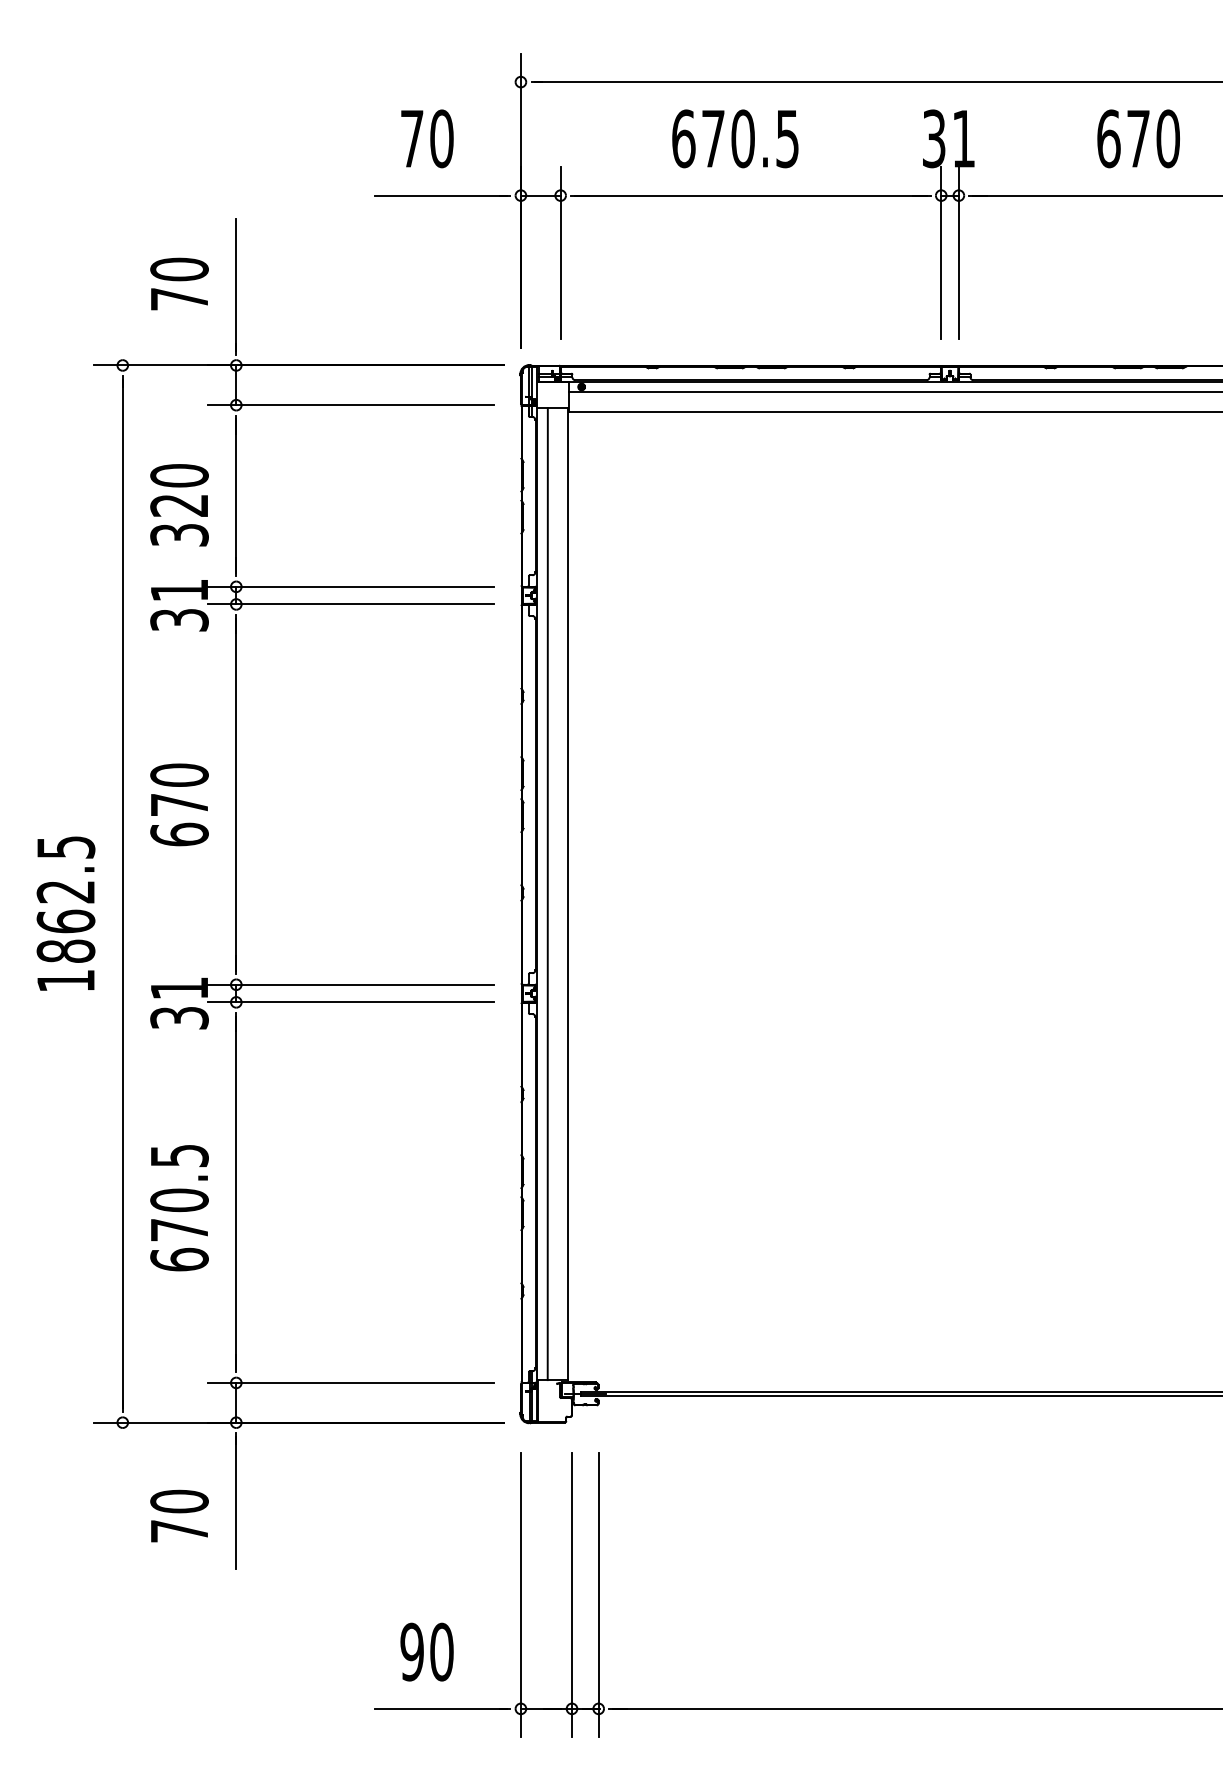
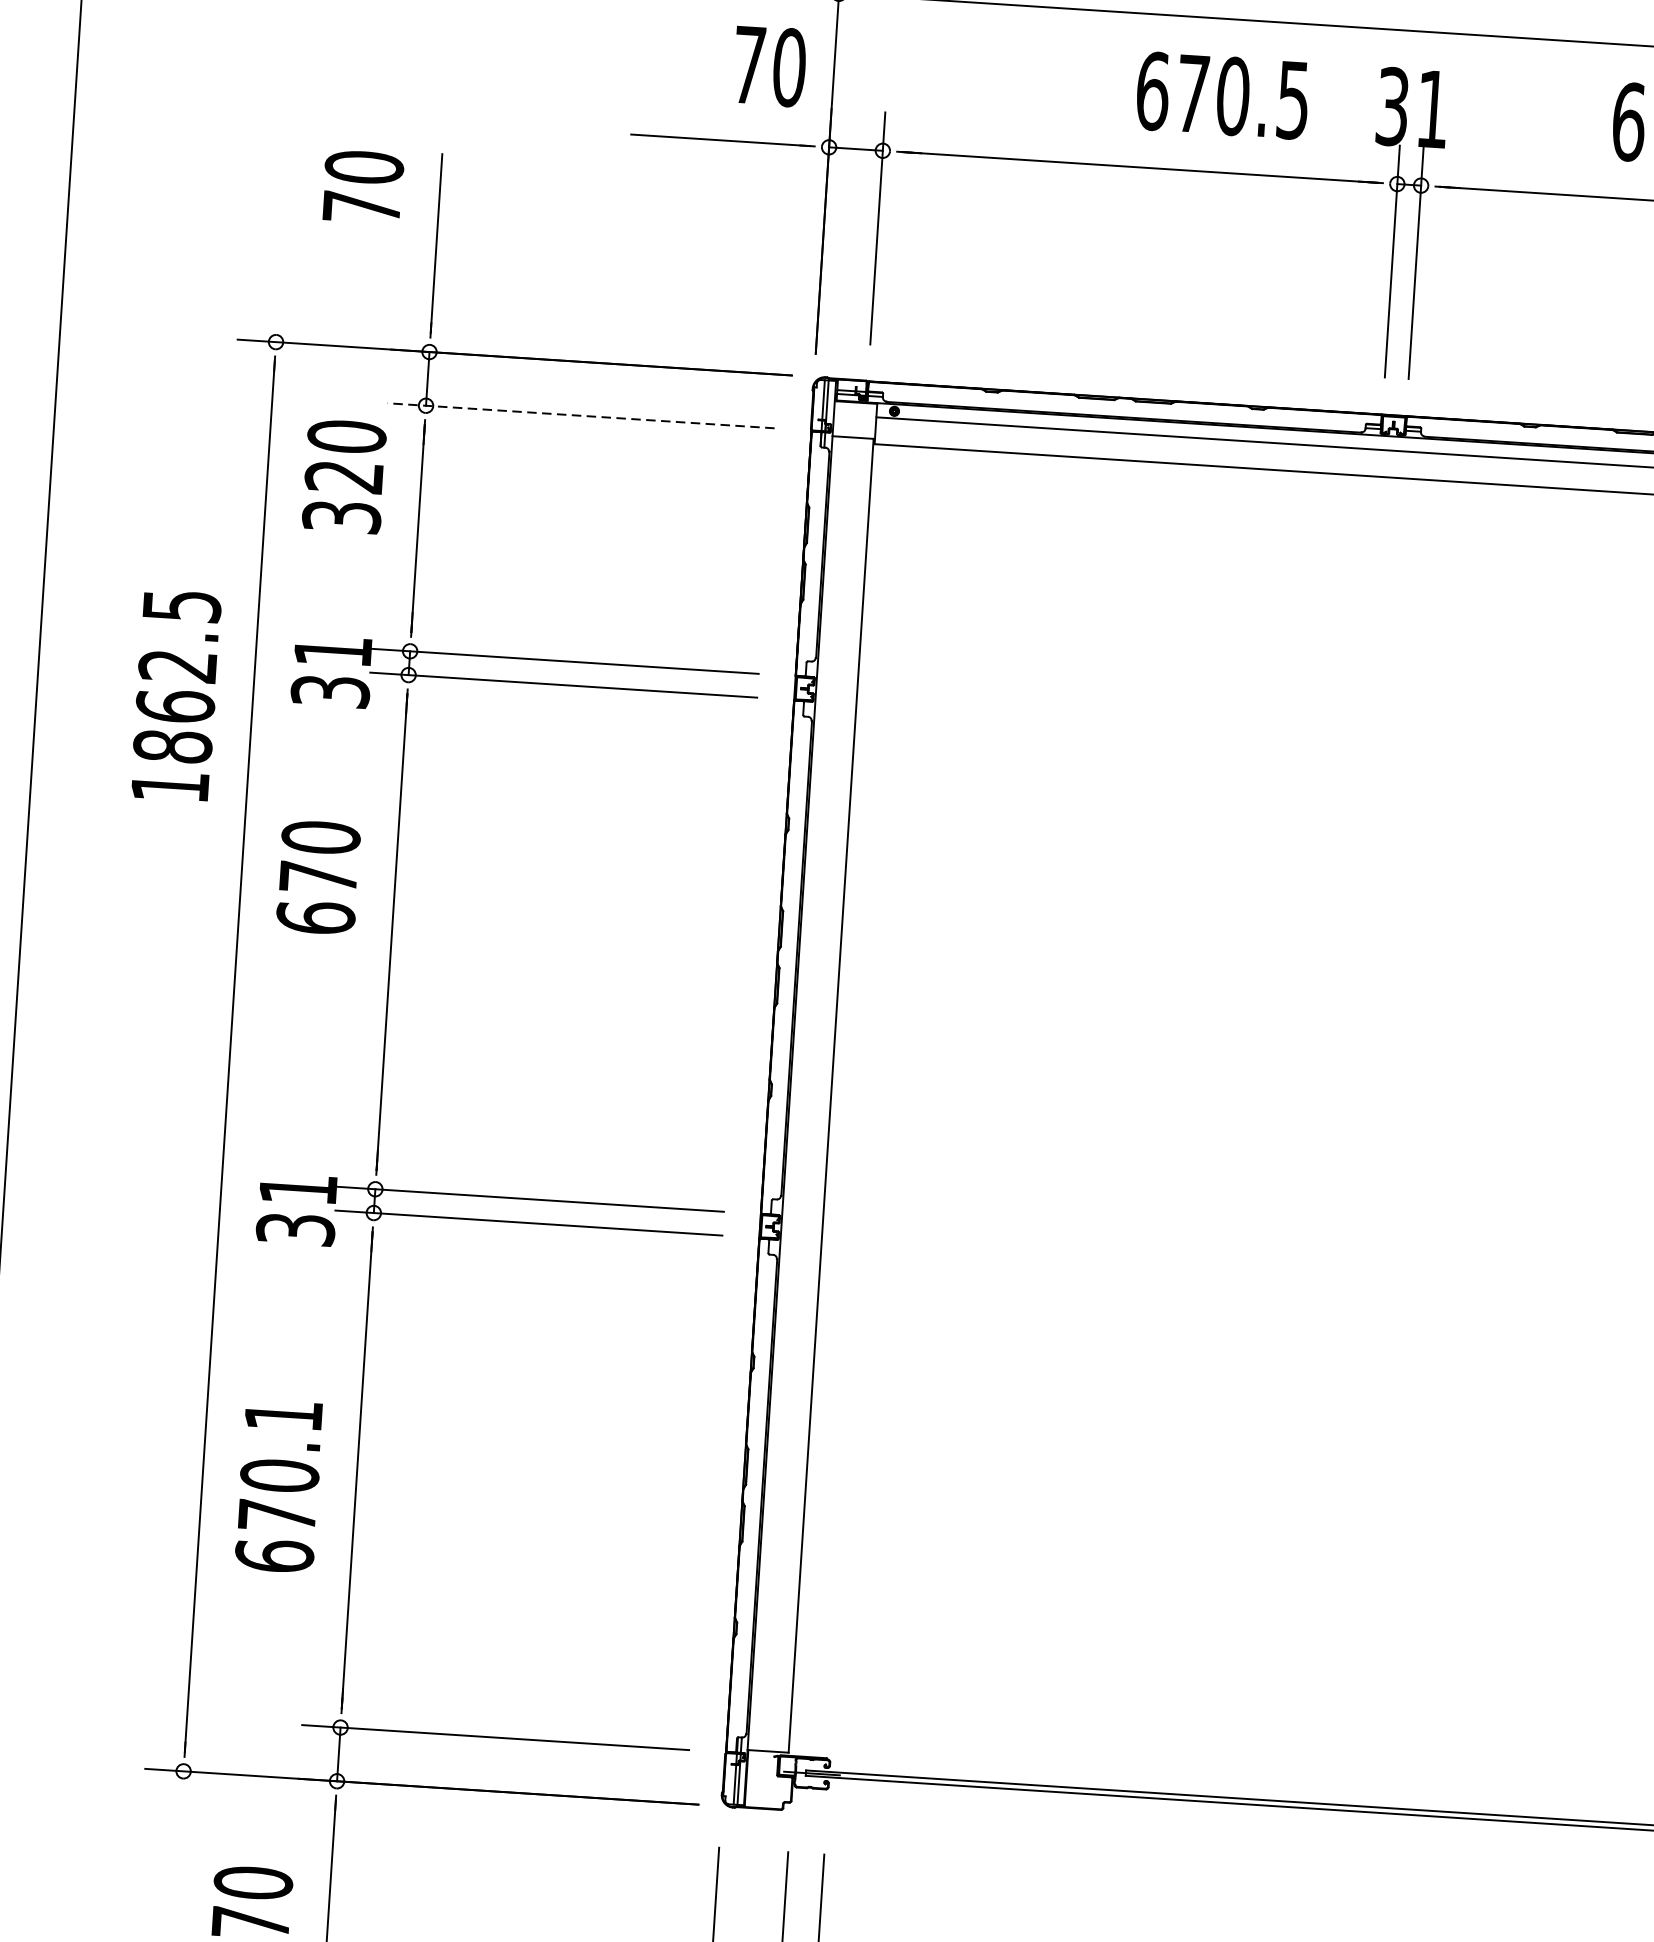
text: (427, 138) -> (770, 65), moved
text: (735, 138) -> (1222, 95), moved
text: (179, 283) -> (363, 186), moved
line: (350, 405) -> (580, 416), solid -> dashed
text: (179, 505) -> (344, 476), moved
text: (179, 804) -> (318, 877), moved
line: (547, 894) -> (803, 1094), removed
text: (65, 913) -> (175, 695), moved
text: (179, 1156) -> (283, 1416), 670.5 -> 670.1

